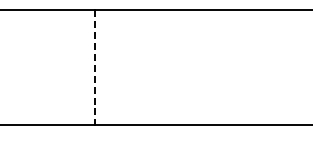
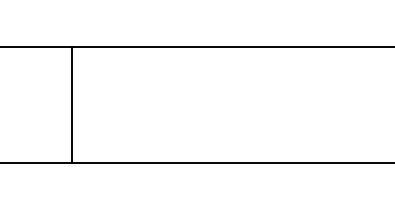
line: (94, 68) -> (71, 105), dashed -> solid

